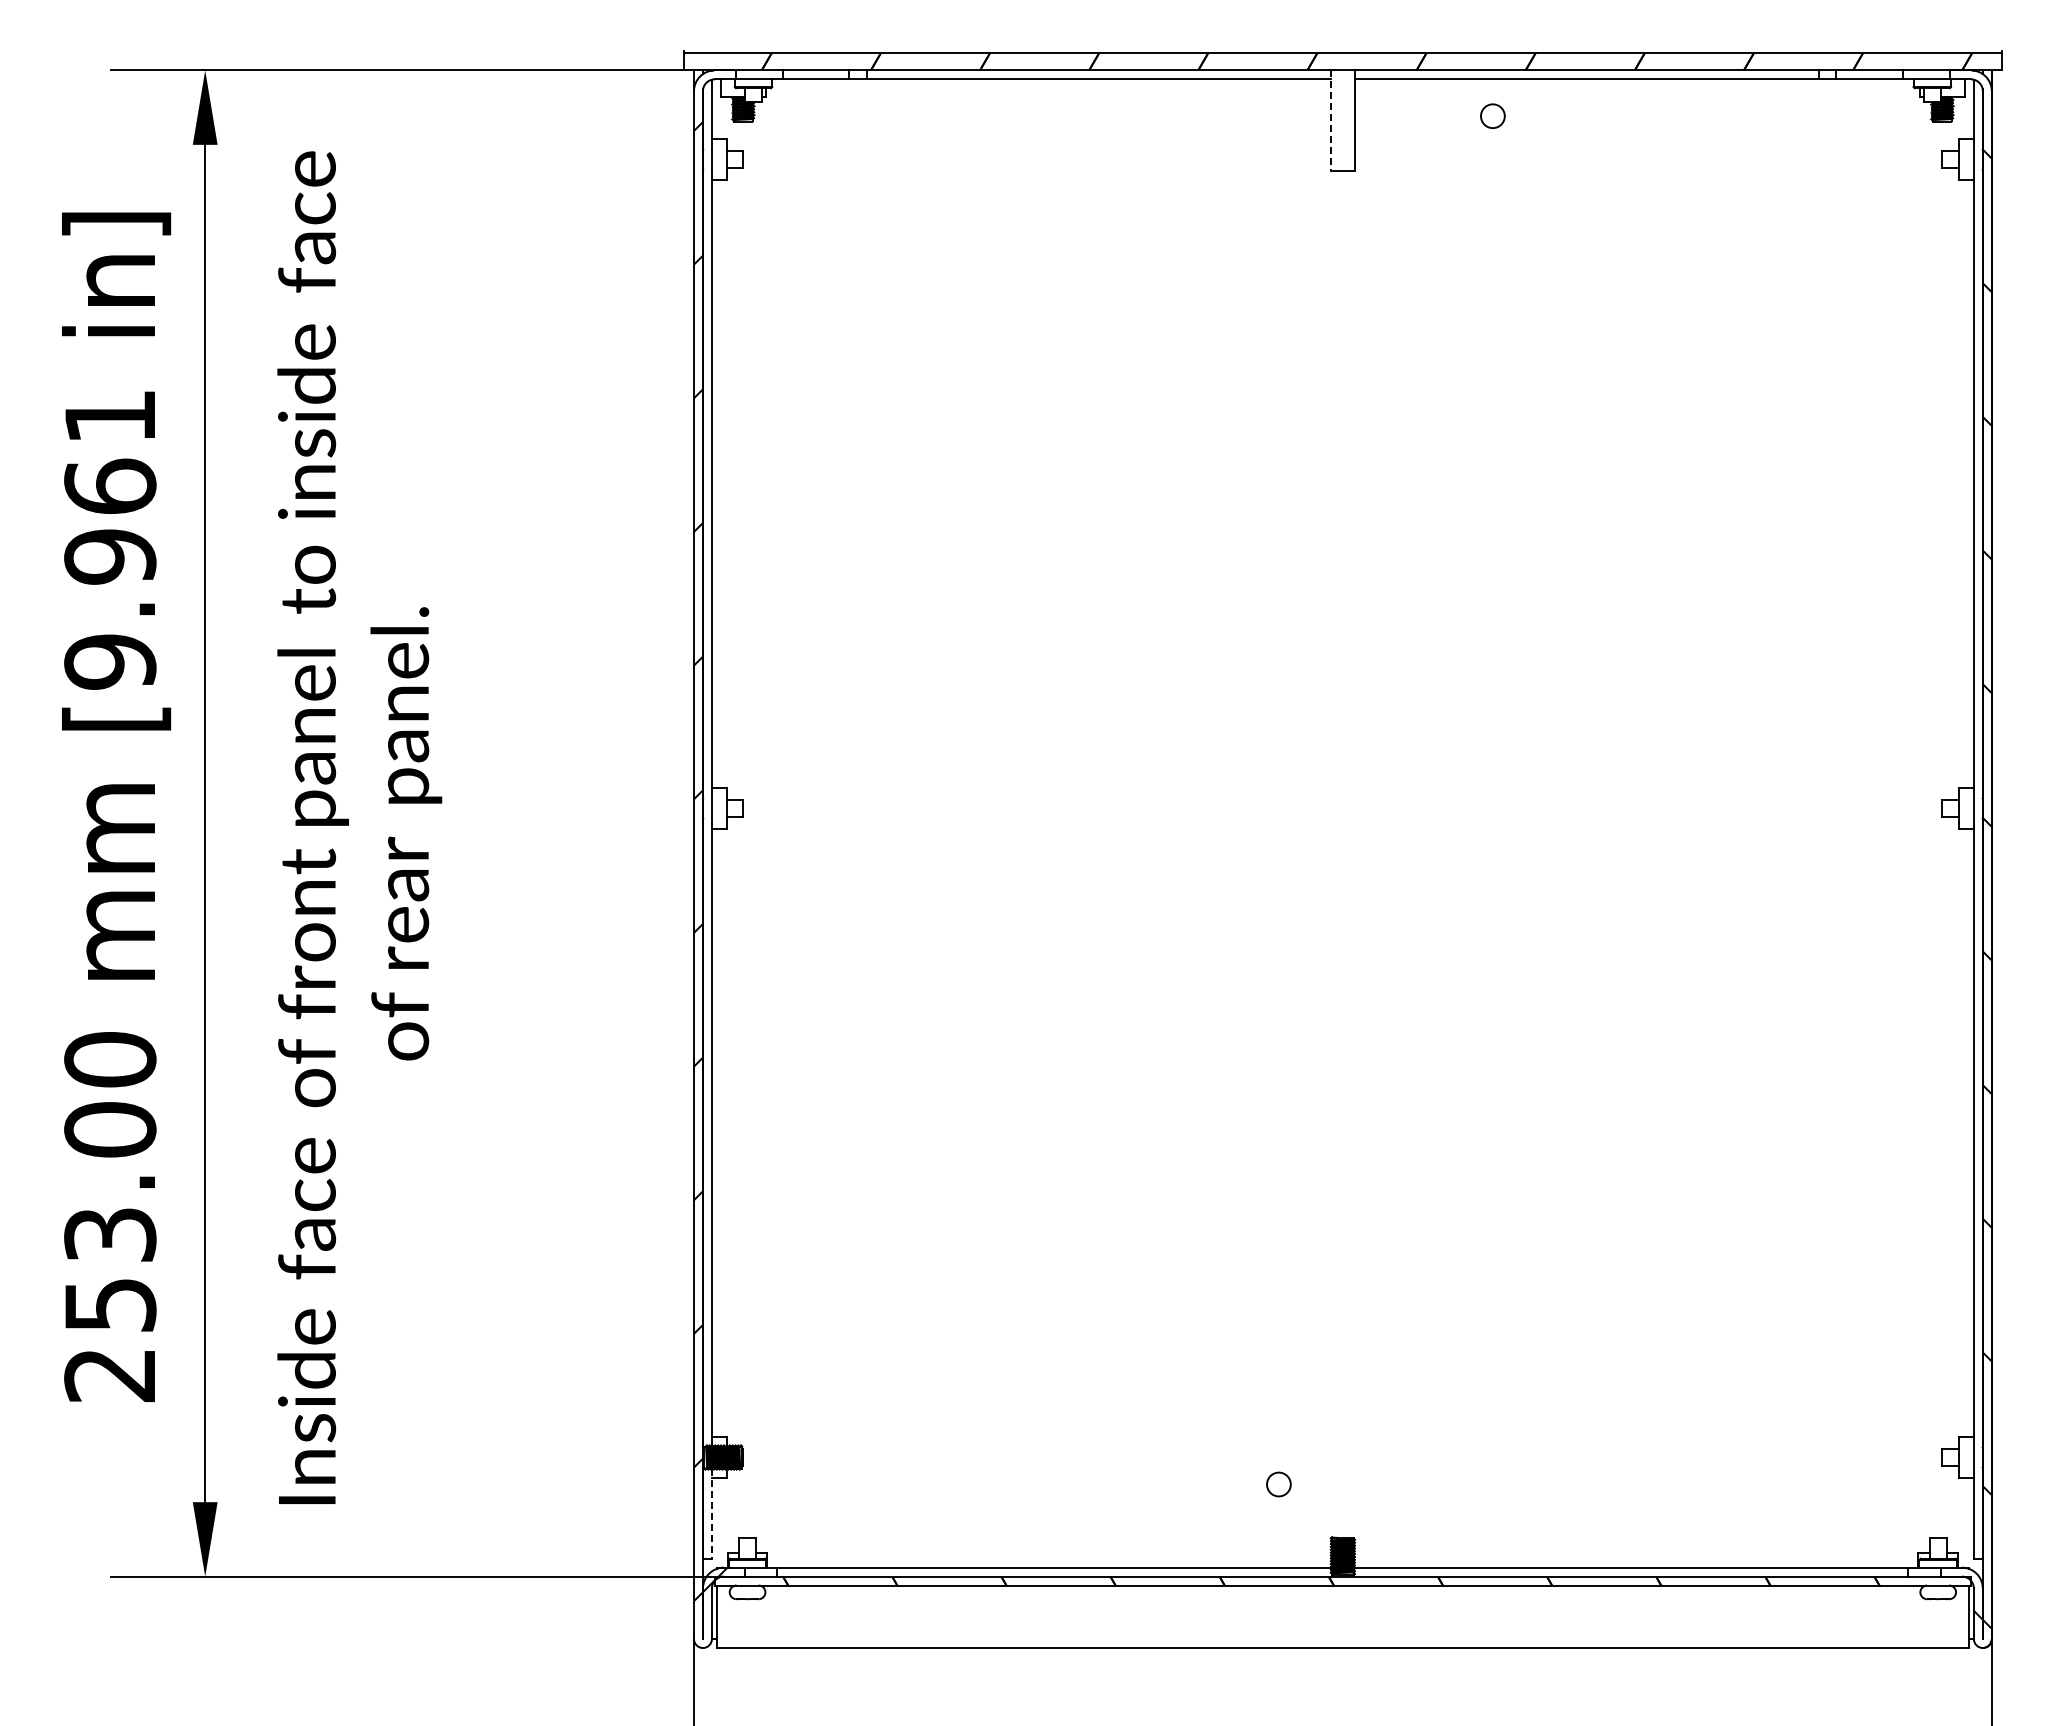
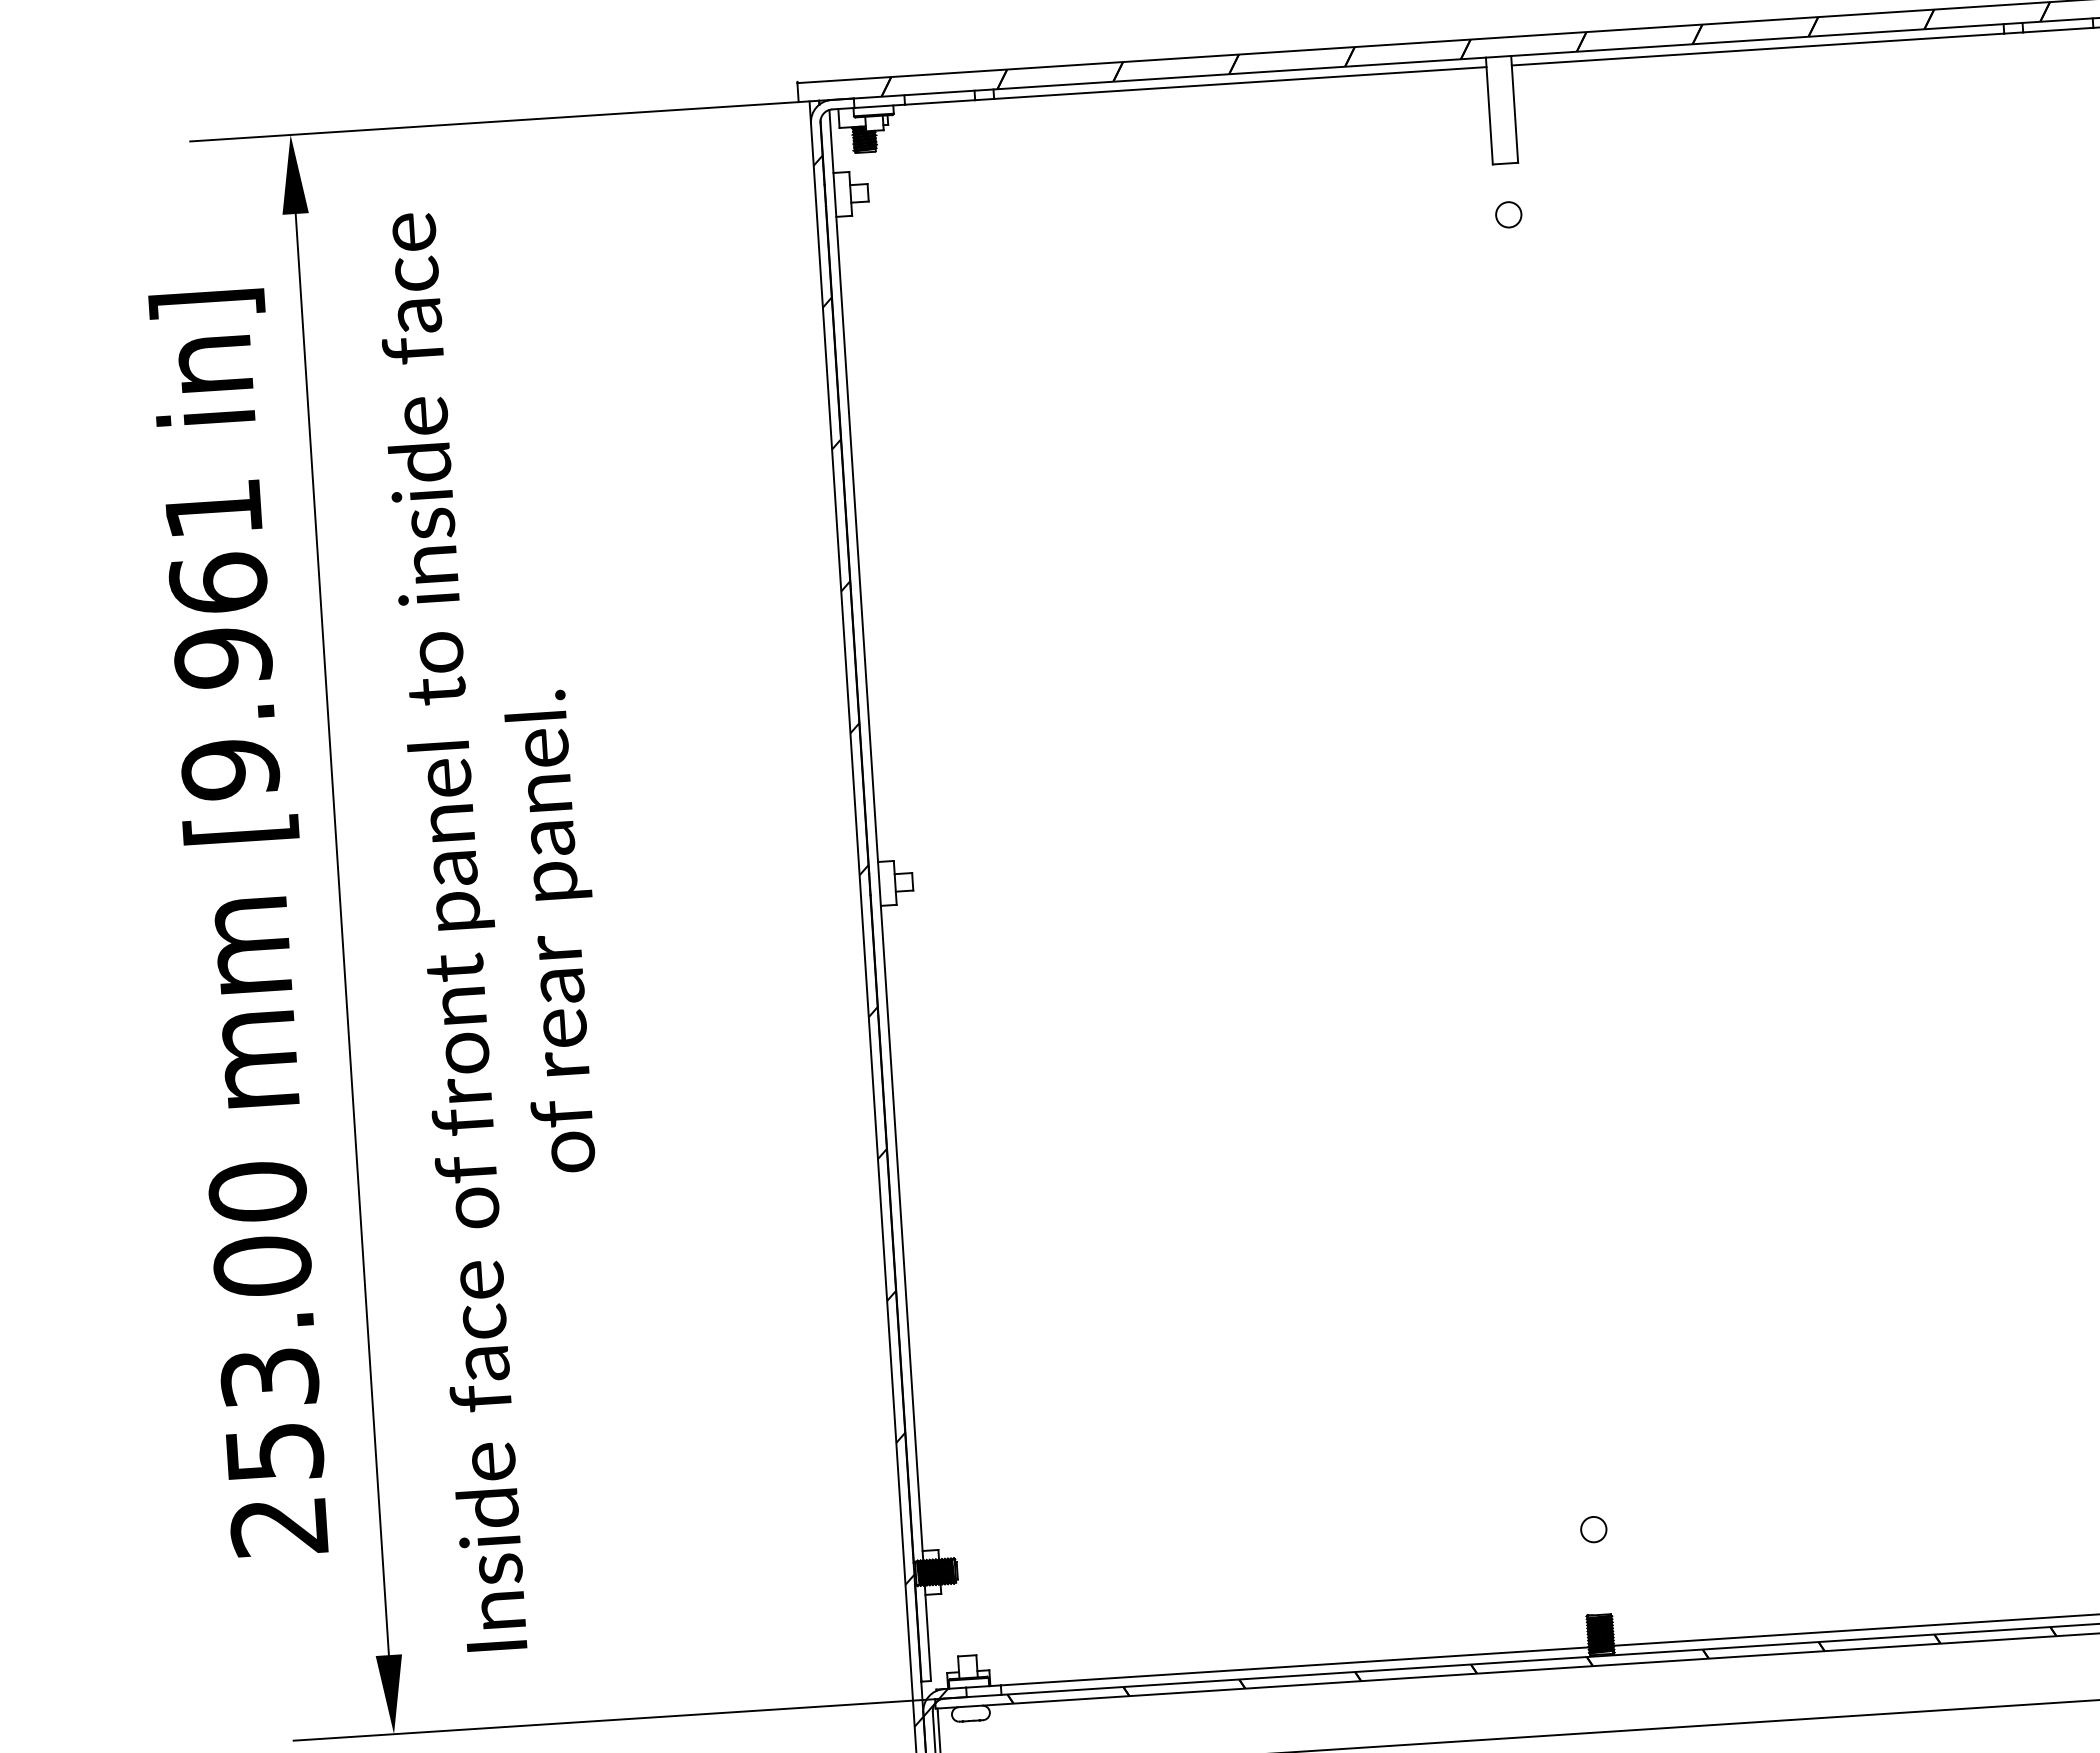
circle: (1492, 115) -> (1508, 214), moved
line: (1330, 121) -> (1488, 111), dashed -> solid
circle: (1278, 1484) -> (1593, 1529), moved
line: (712, 1514) -> (928, 1633), dashed -> solid

